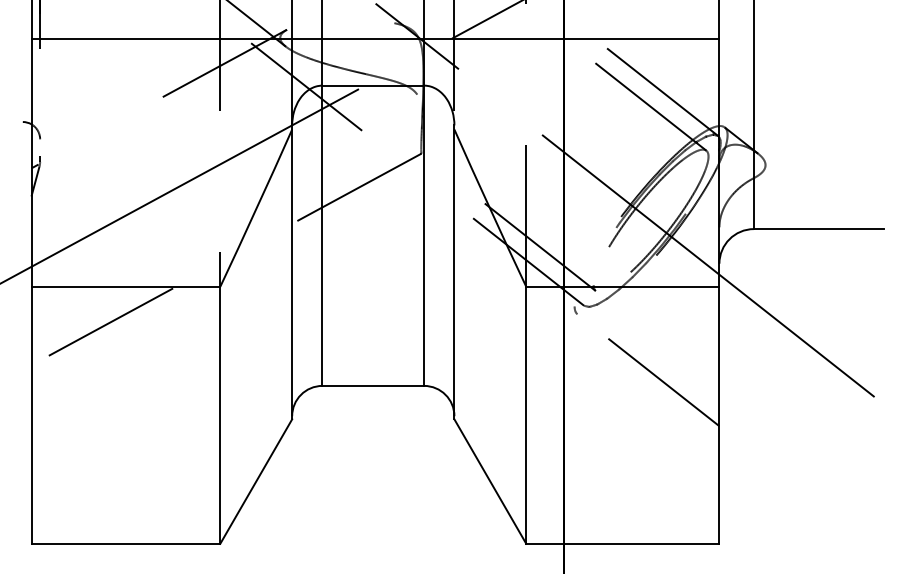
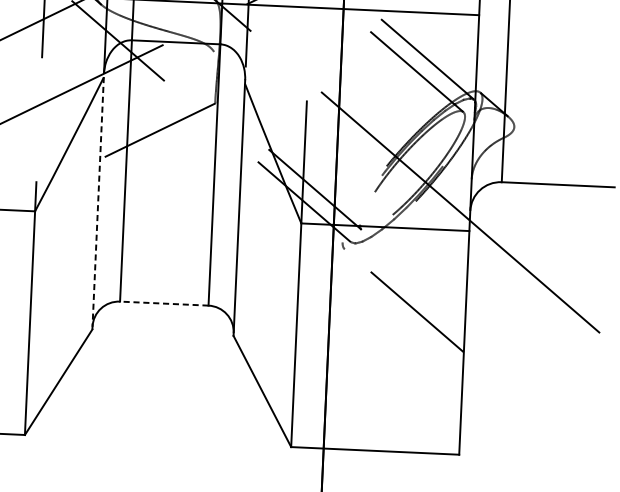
line: (292, 272) -> (98, 201), solid -> dashed
line: (373, 385) -> (164, 303), solid -> dashed

